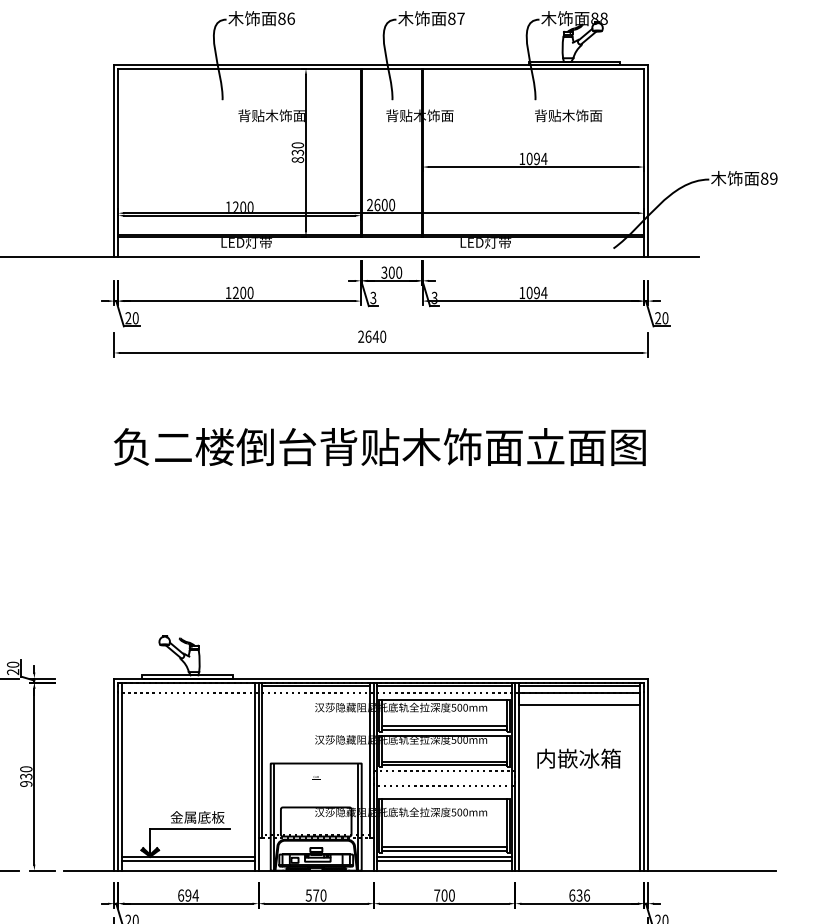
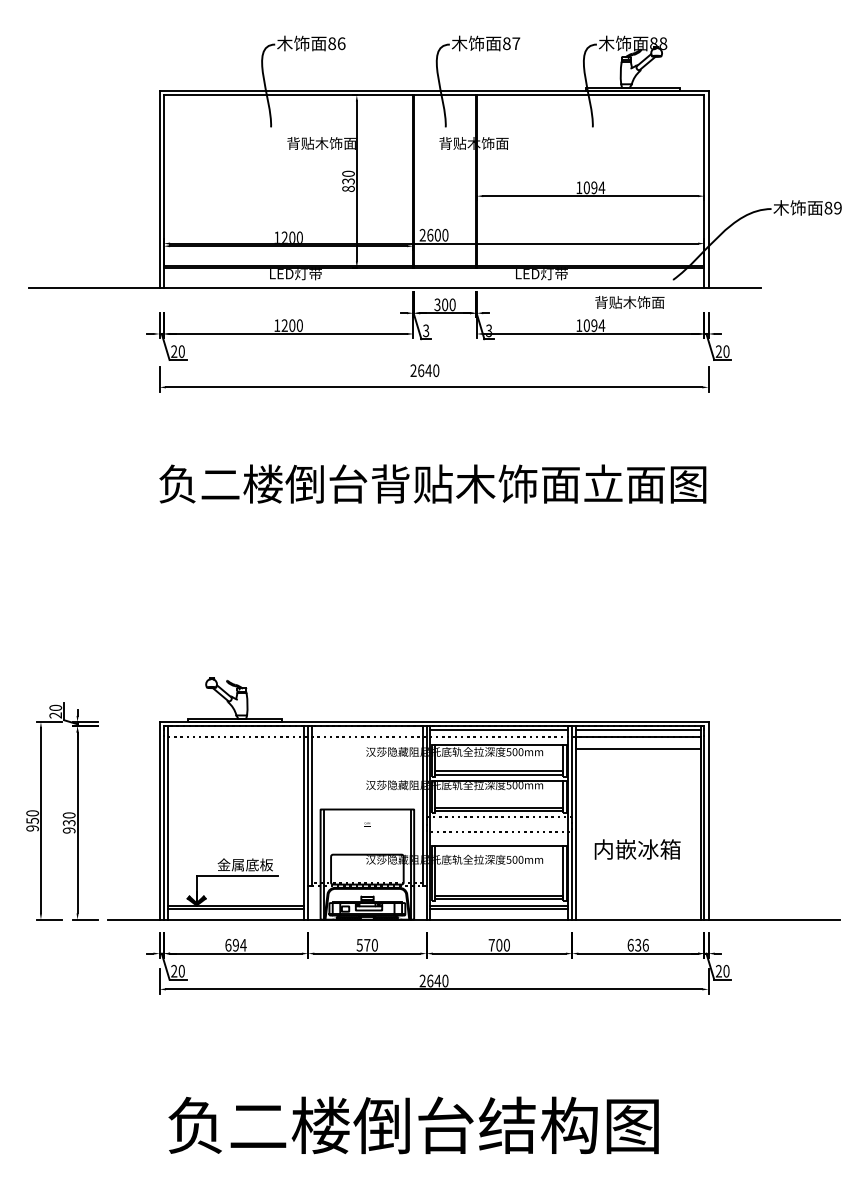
text: (568, 115) -> (629, 302), moved
line: (315, 686) -> (366, 730), removed
text: (578, 758) -> (637, 849), moved

